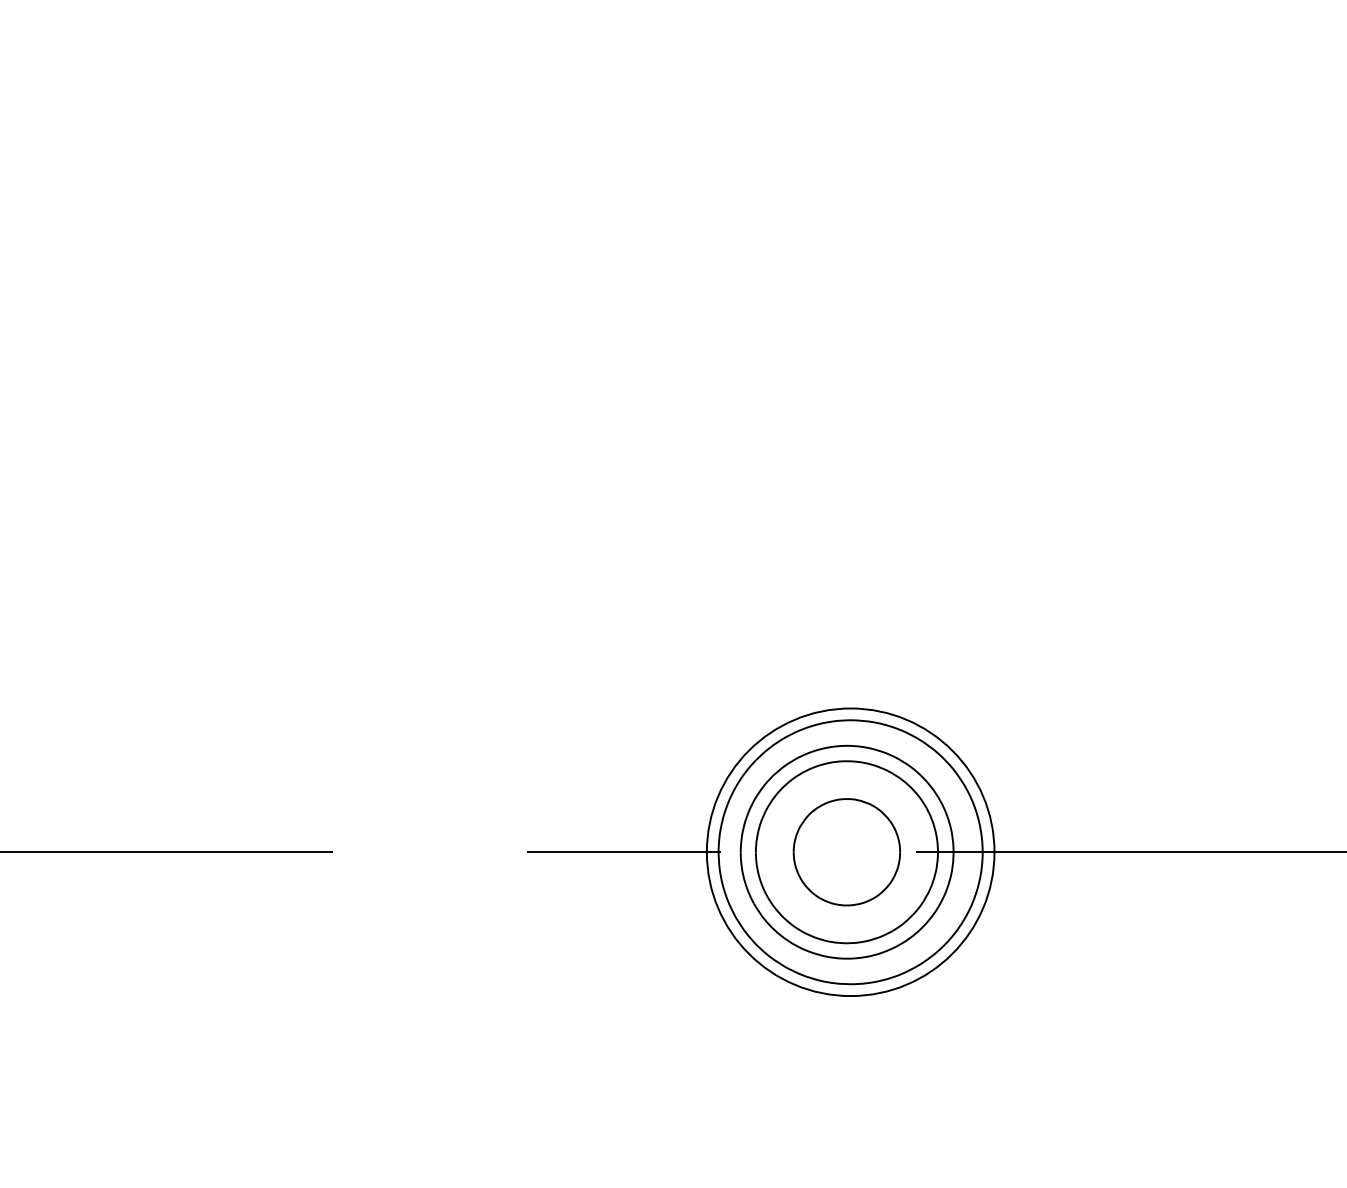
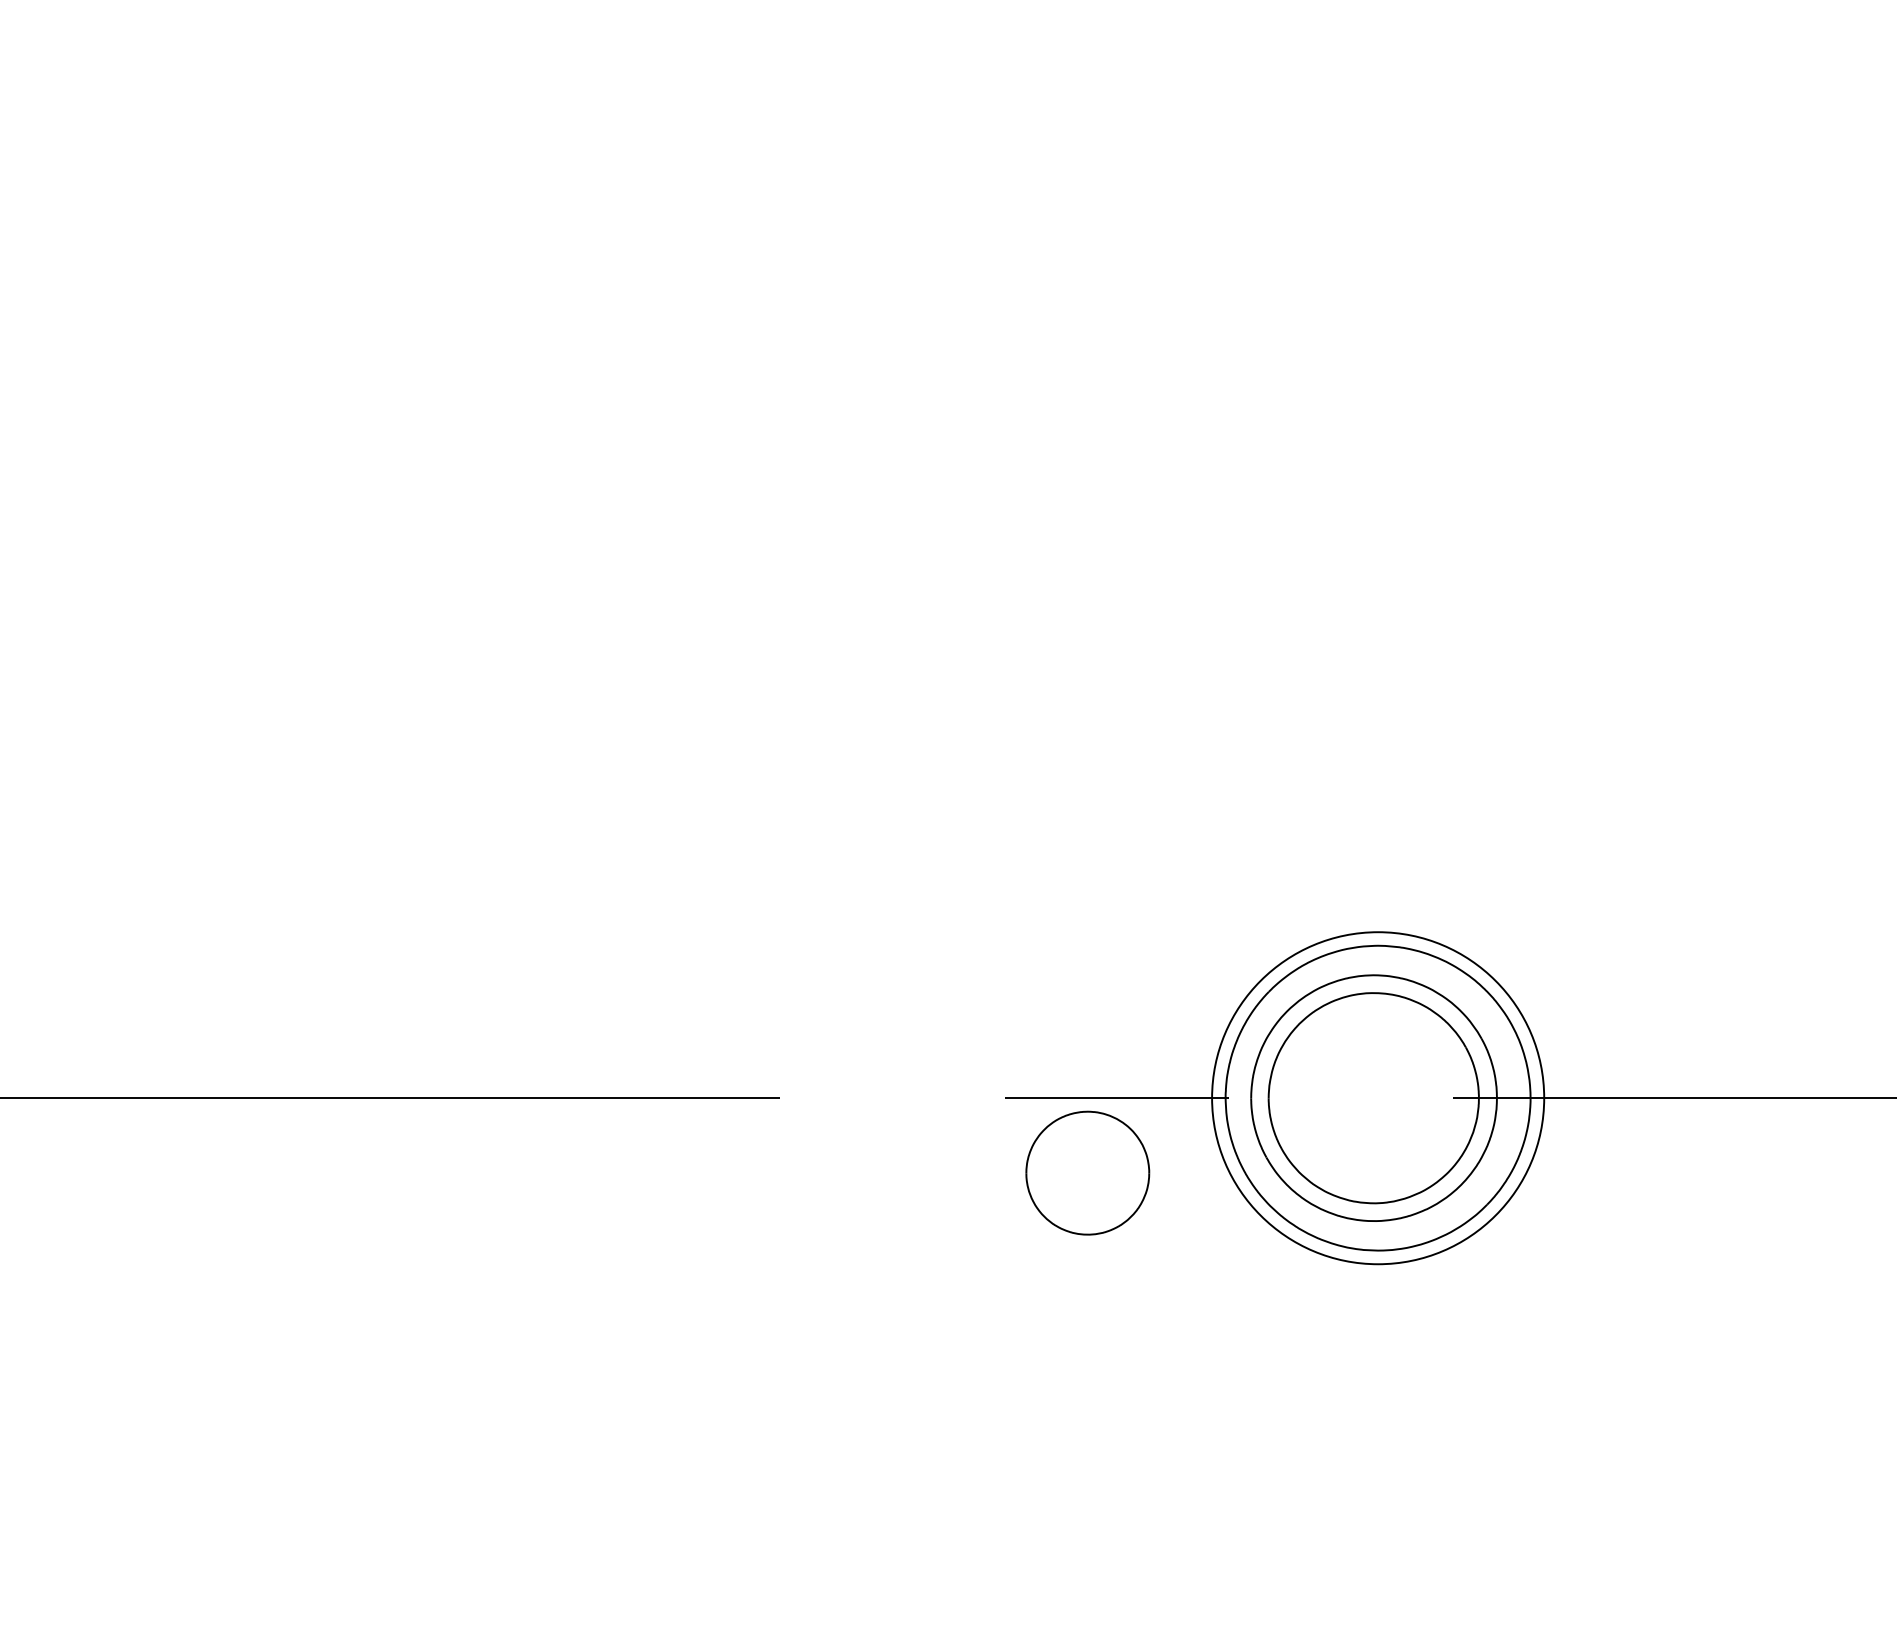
part: (846, 851) -> (1087, 1172), moved

